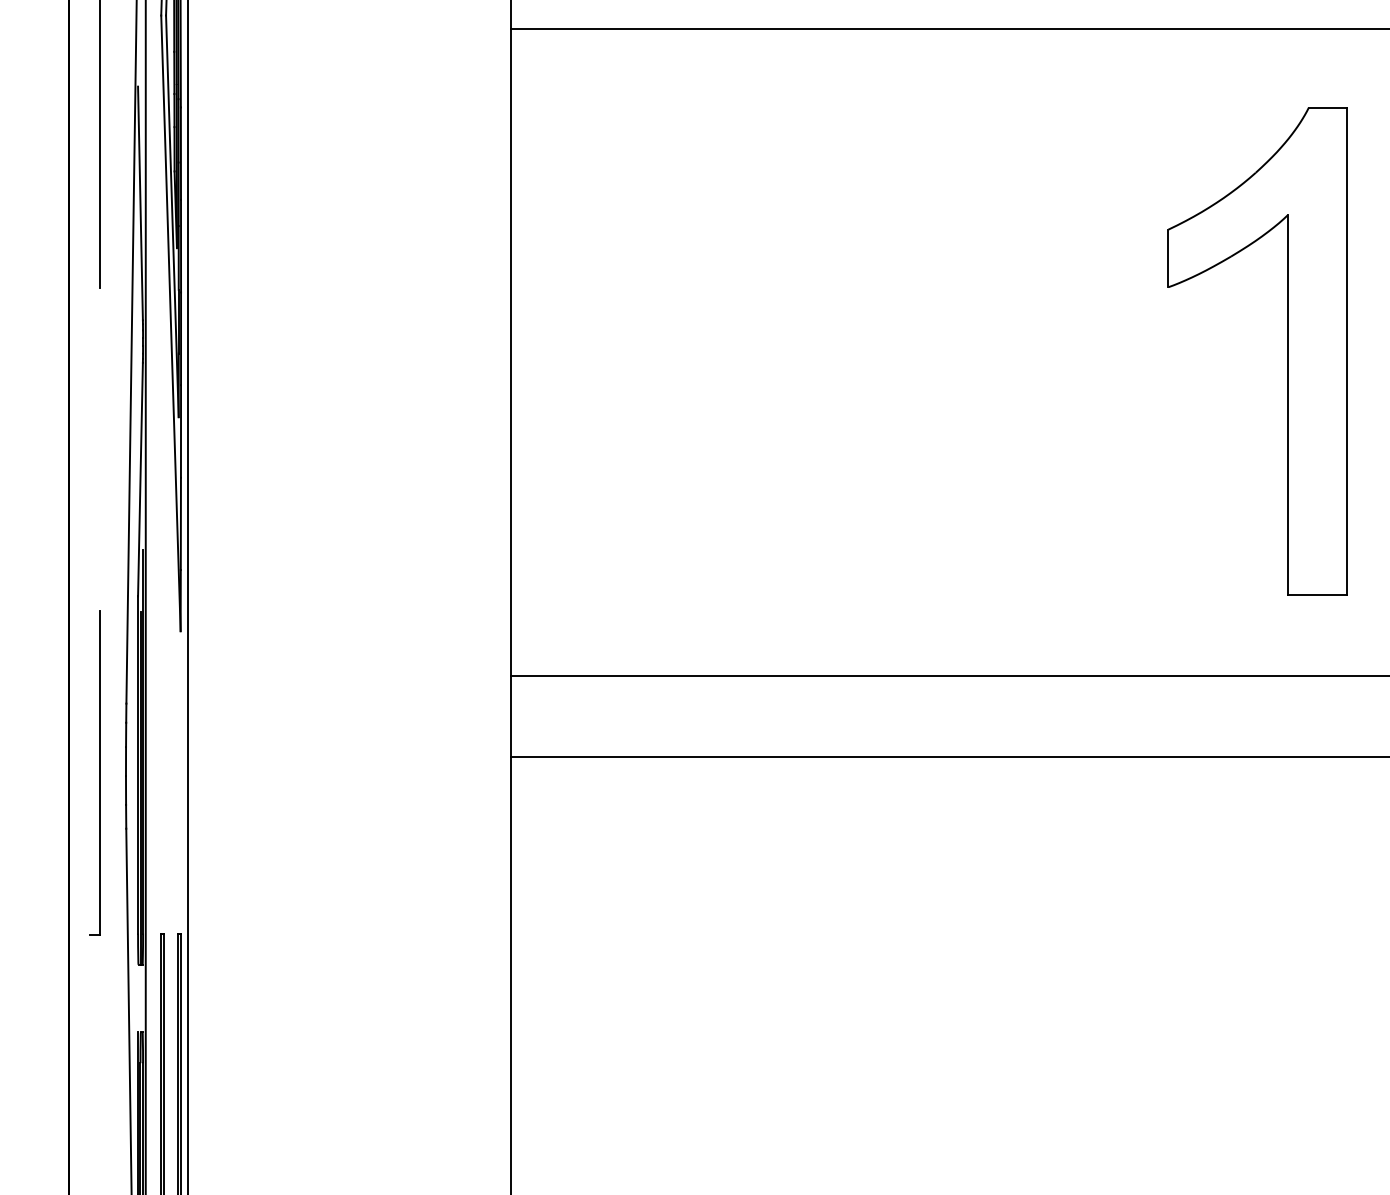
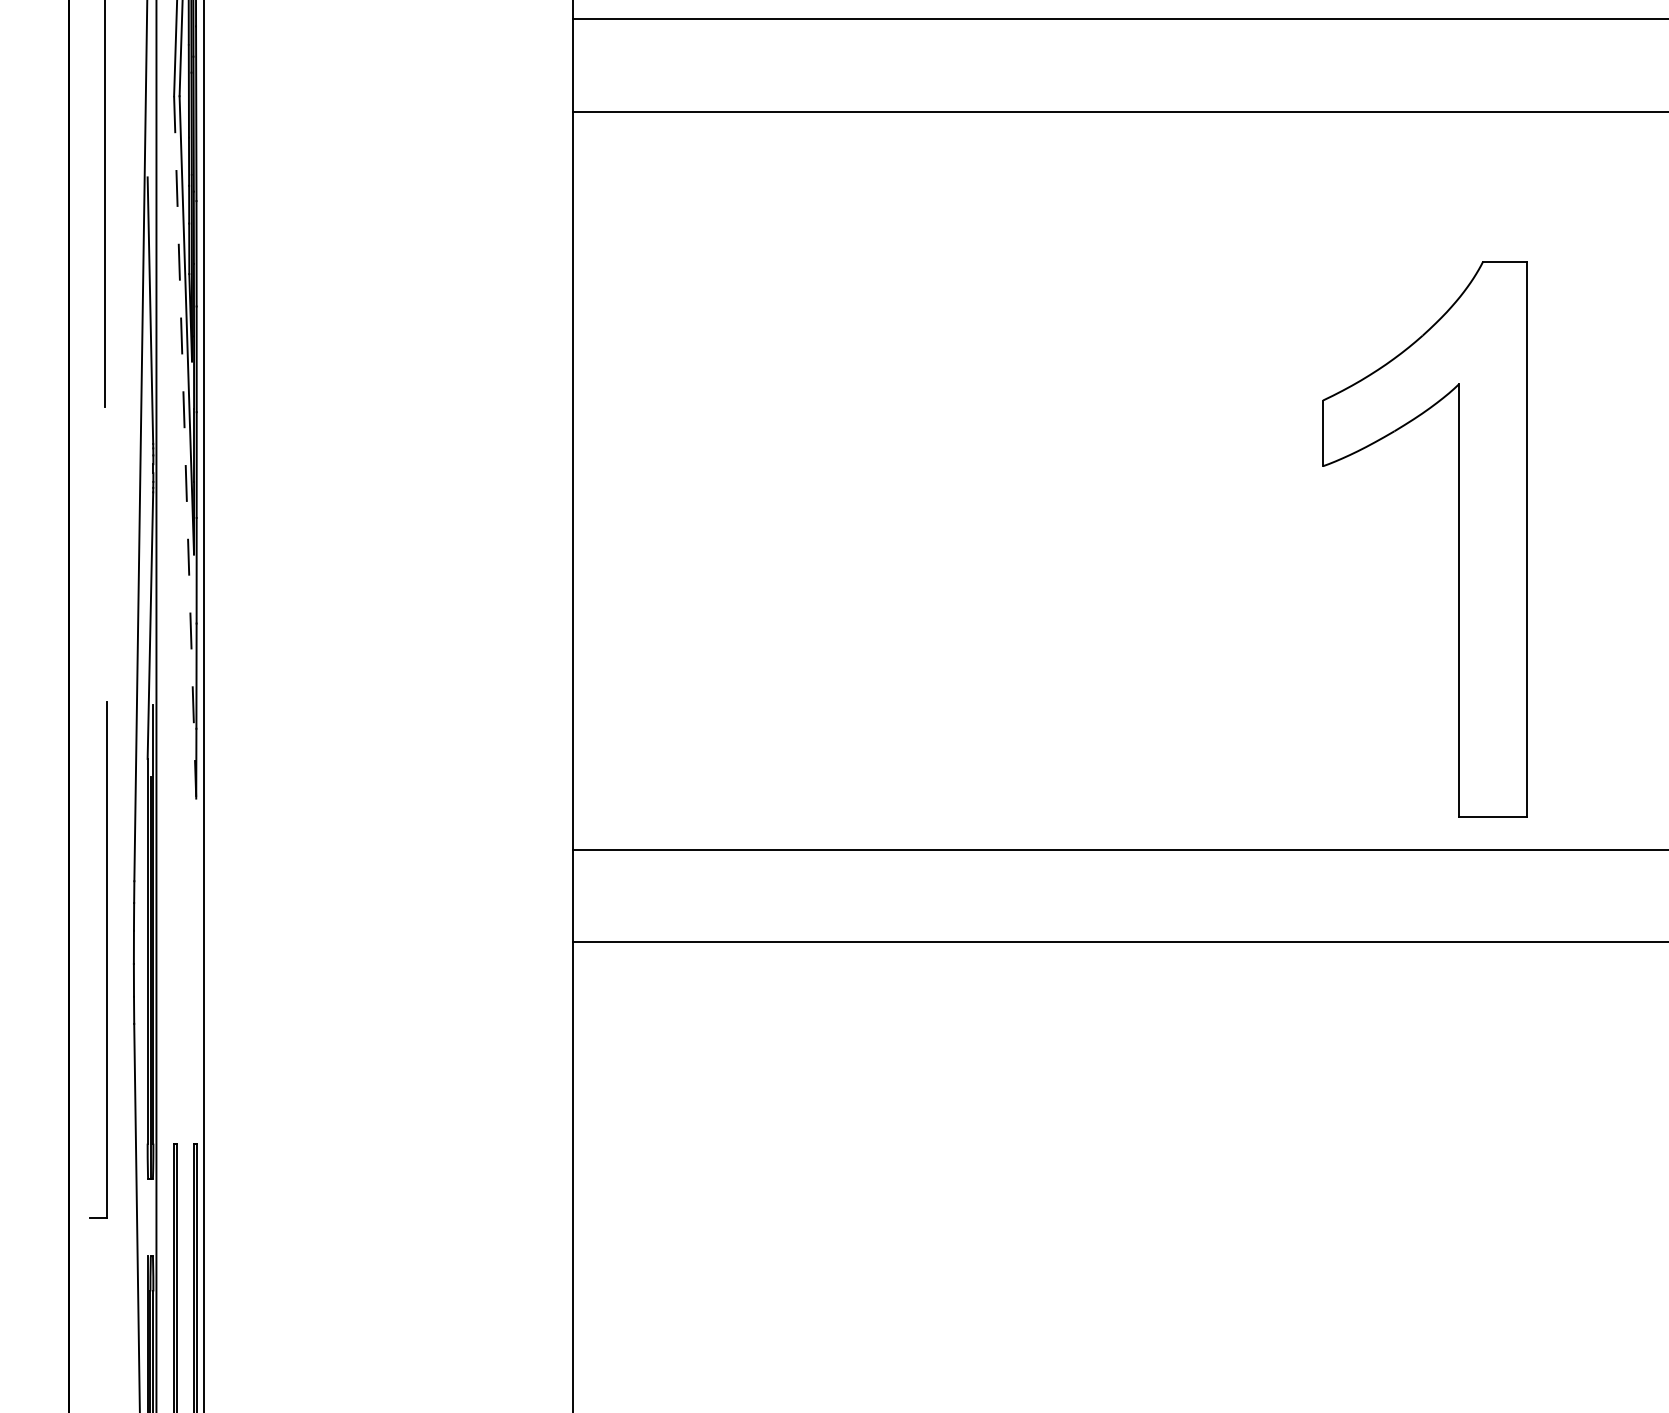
line: (171, 323) -> (185, 447), solid -> dashed
part: (1287, 351) -> (1458, 539), moved
part: (94, 773) -> (98, 960), size x1.4

